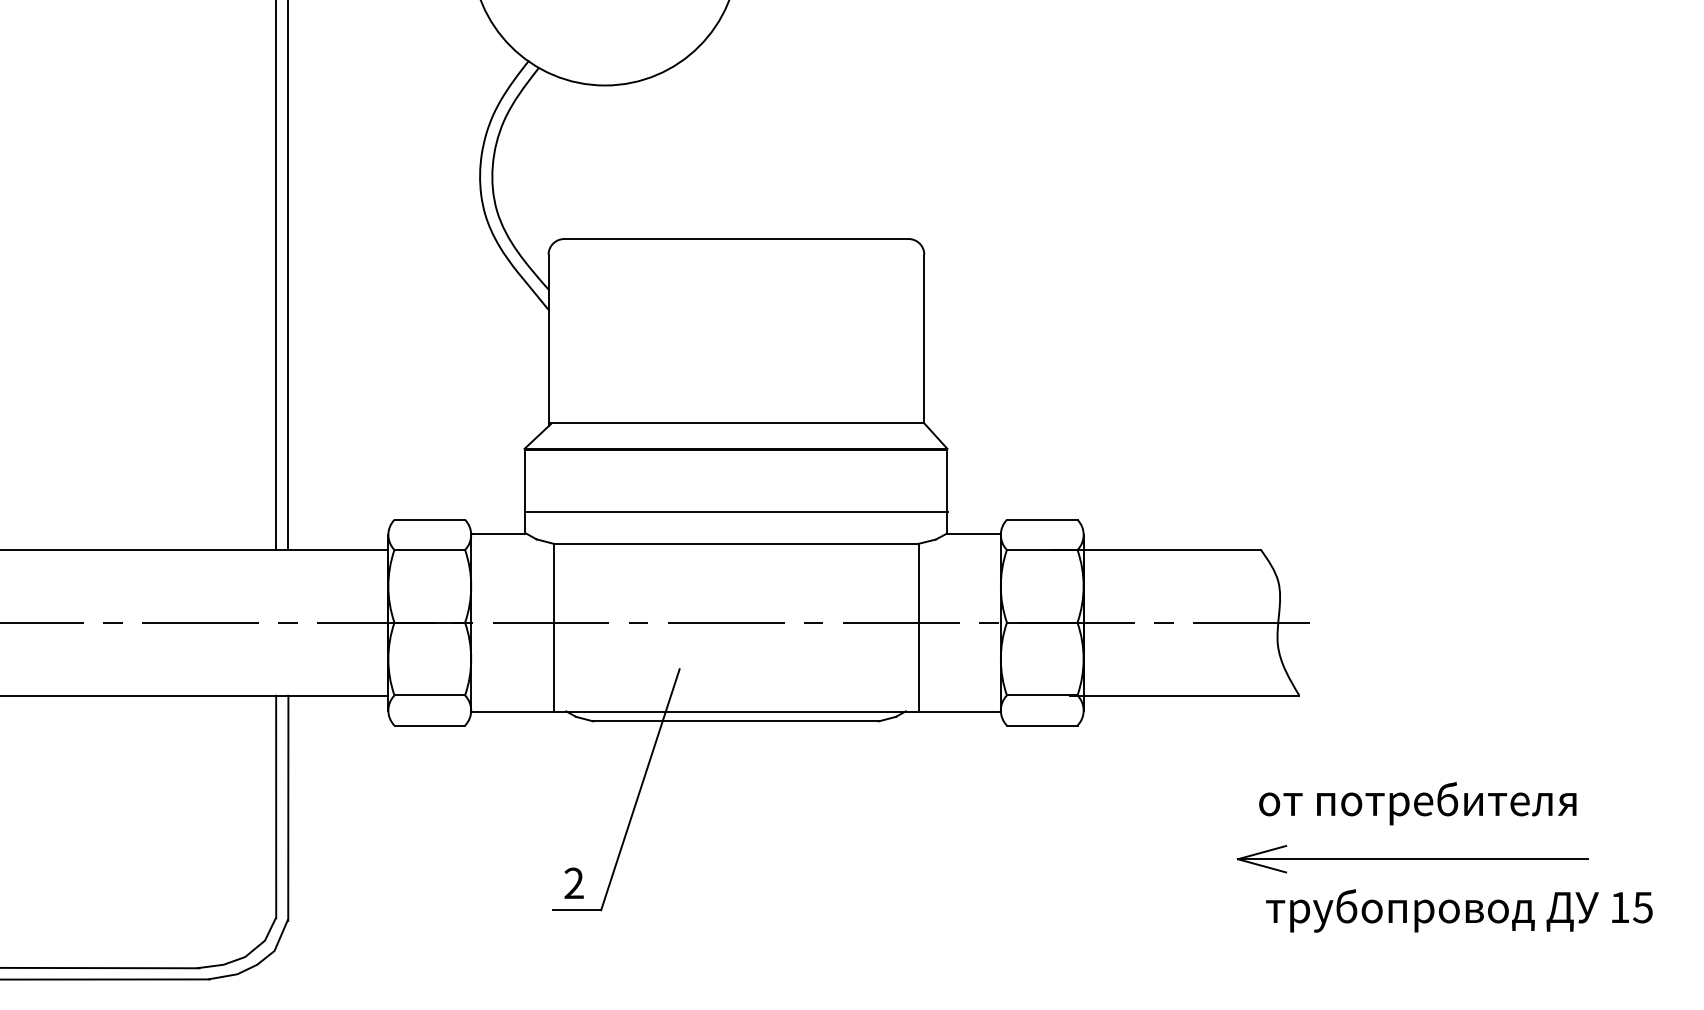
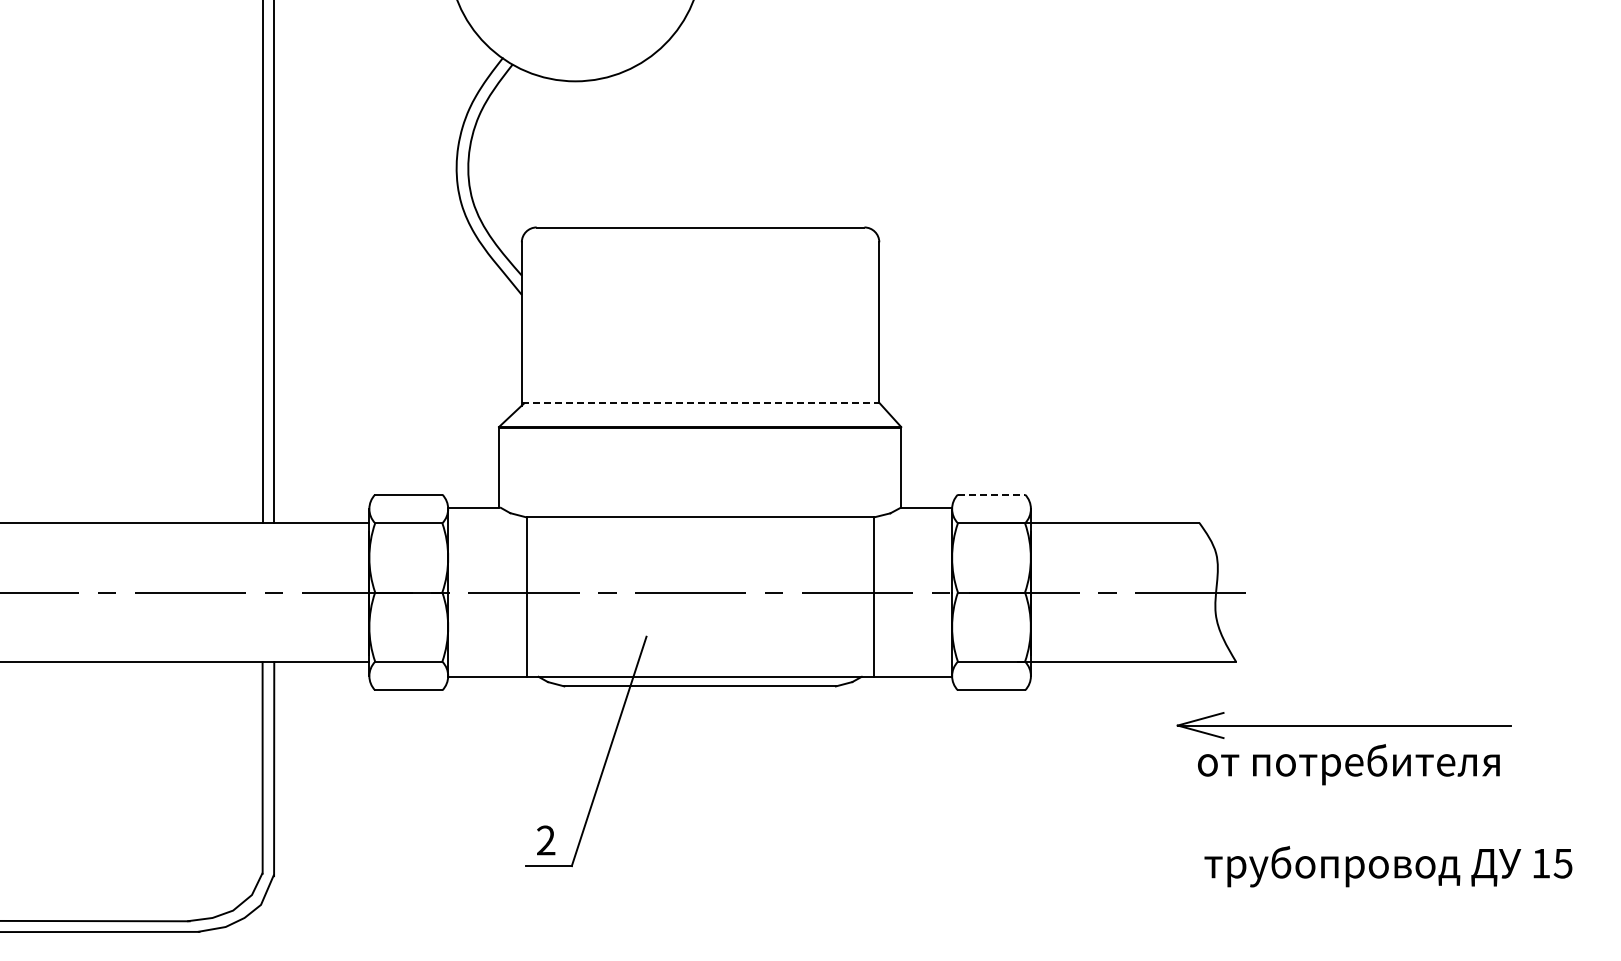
line: (737, 423) -> (701, 402), solid -> dashed
line: (736, 511) -> (700, 486), removed
line: (1042, 519) -> (991, 494), solid -> dashed
part: (1412, 859) -> (1343, 725), moved

